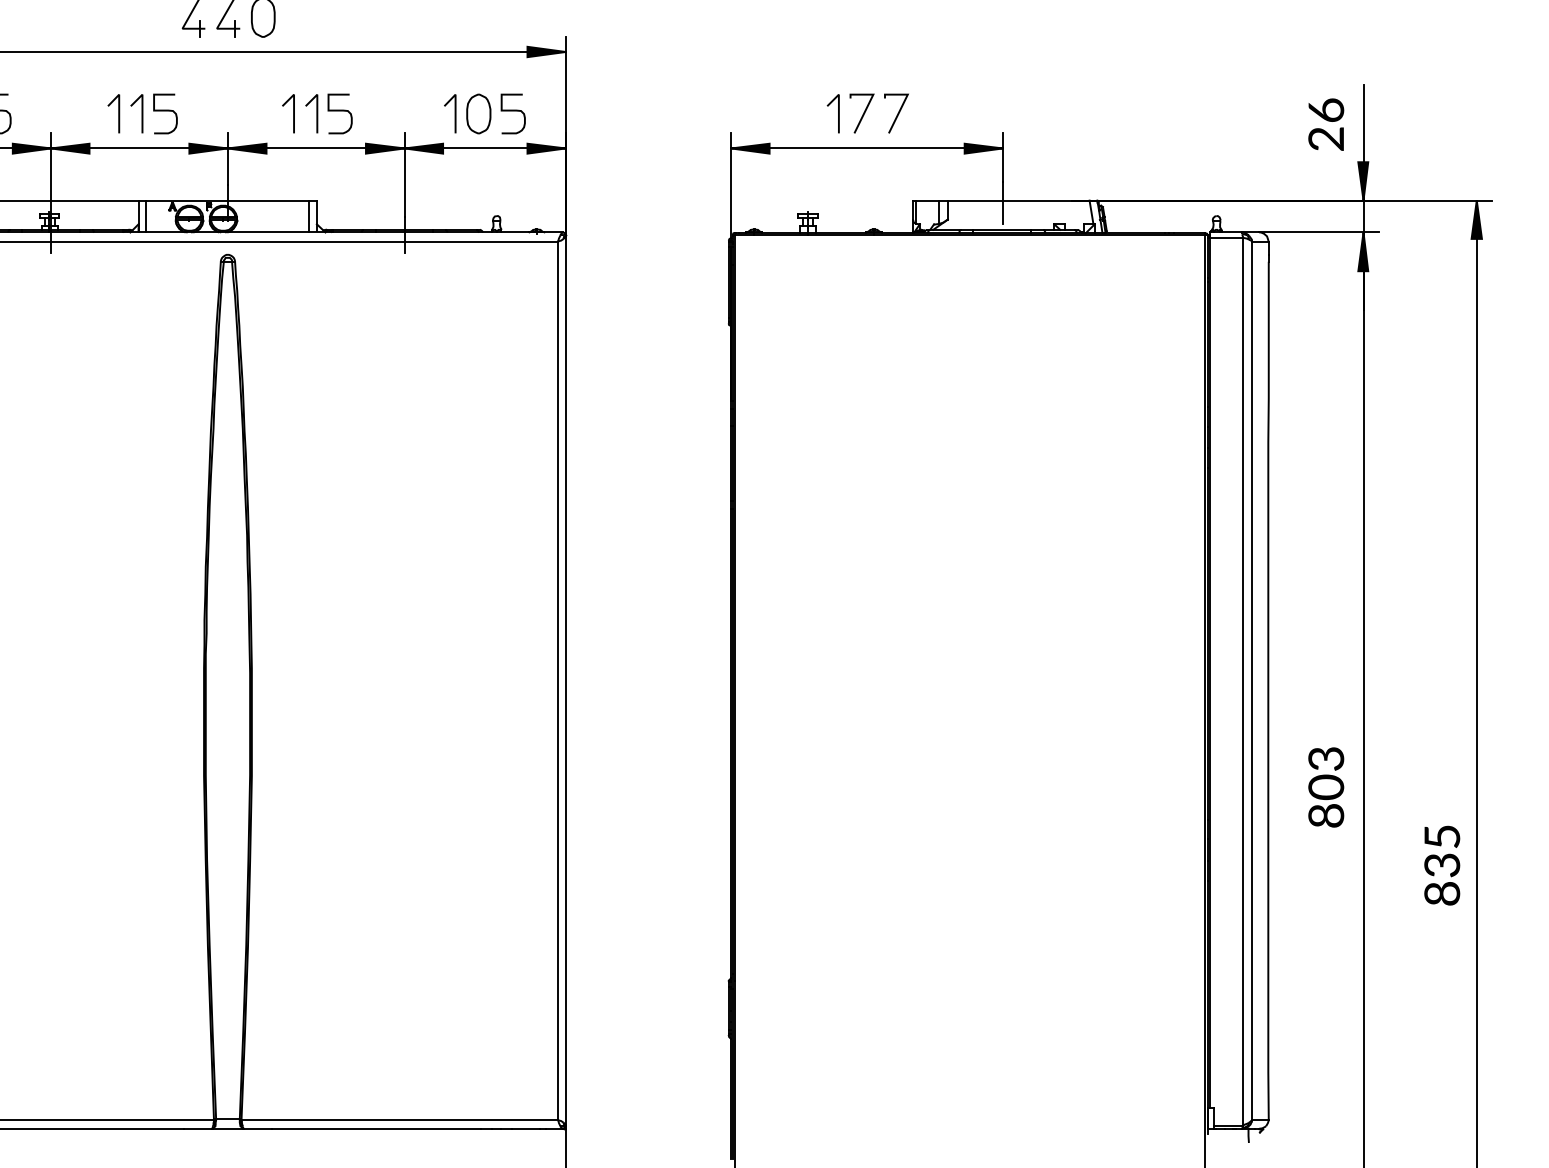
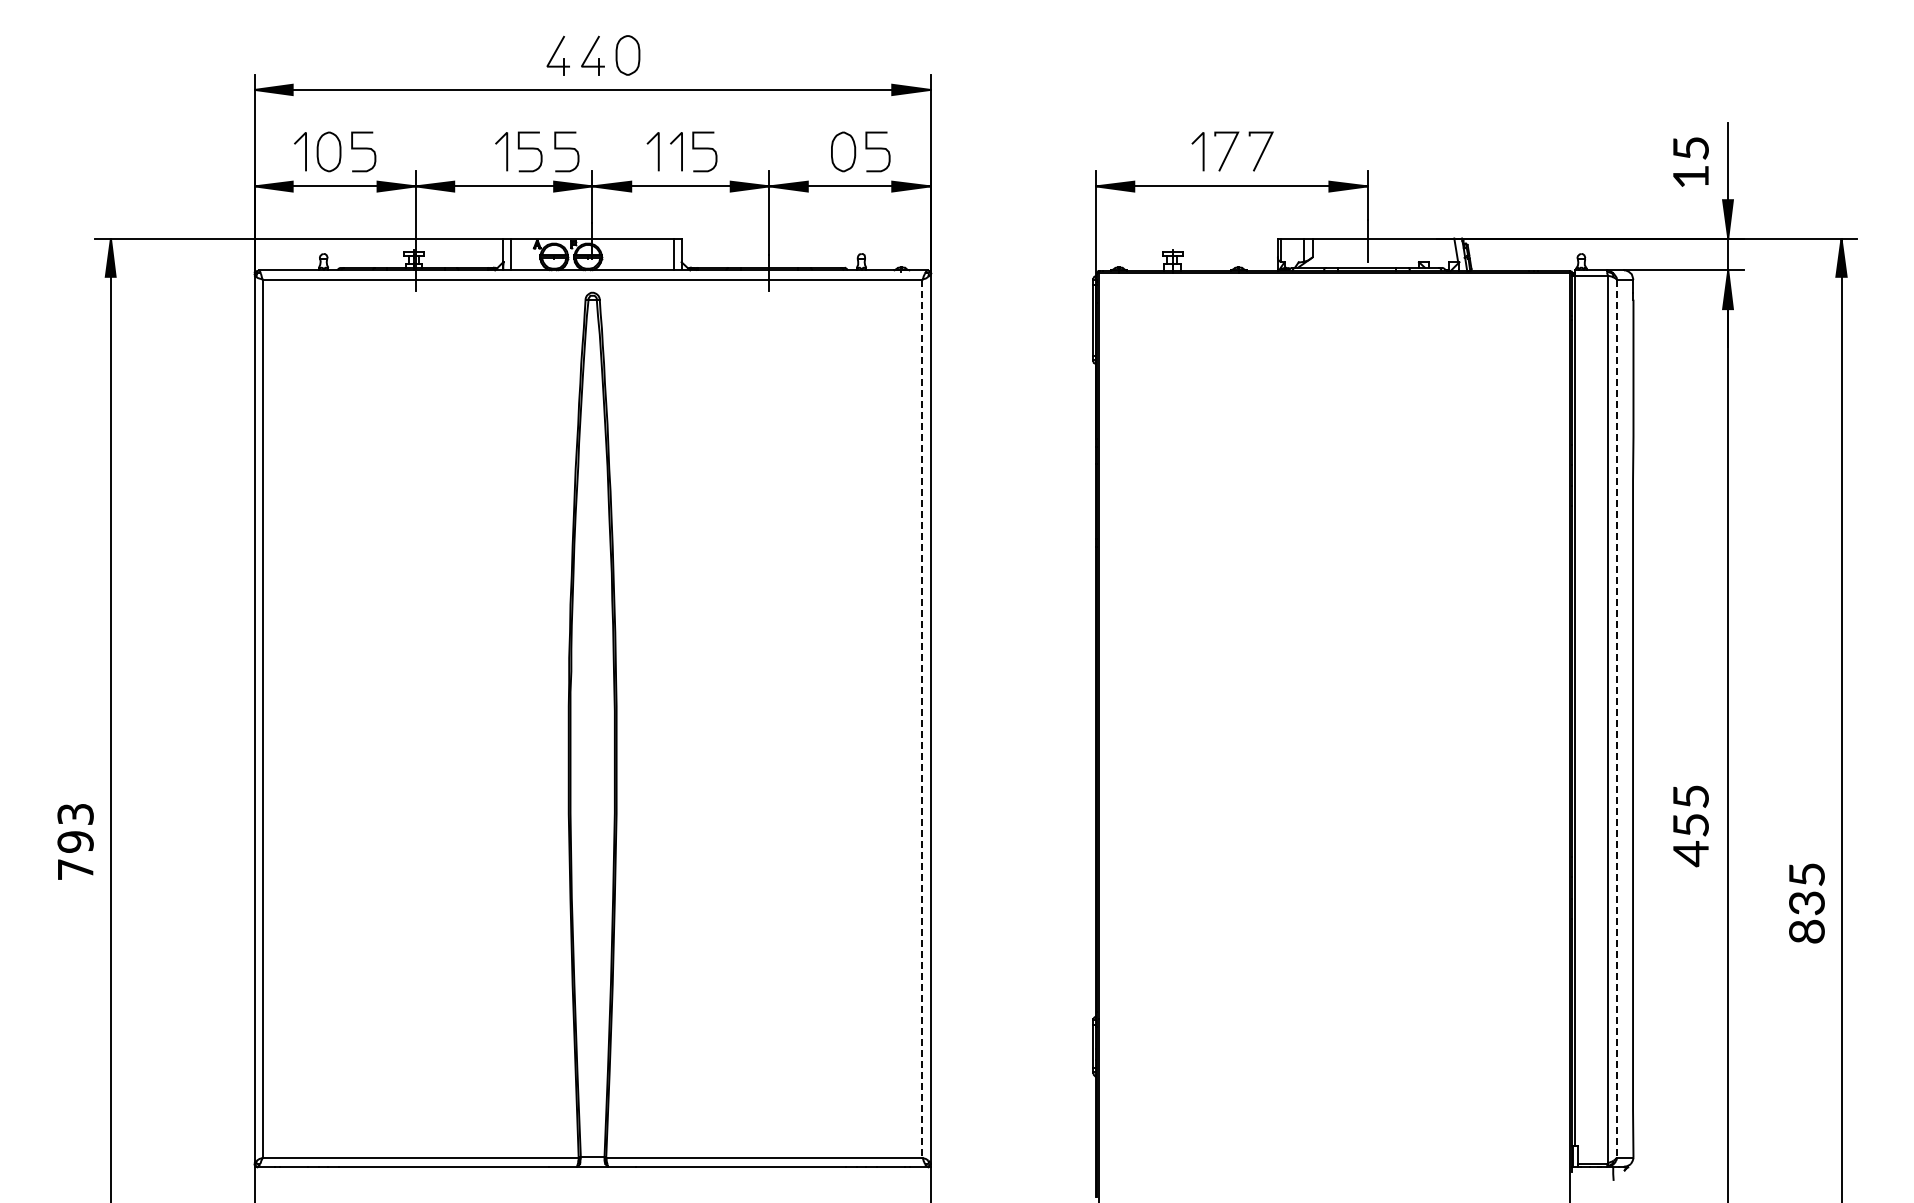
curve: (201, 111) -> (566, 149), added
line: (118, 113) -> (483, 151), removed
line: (454, 113) -> (819, 151), removed
text: (1325, 124) -> (1690, 162), 26 -> 15
line: (557, 680) -> (922, 718), solid -> dashed
line: (1251, 680) -> (1616, 718), solid -> dashed
text: (1325, 788) -> (1690, 826), 803 -> 455

